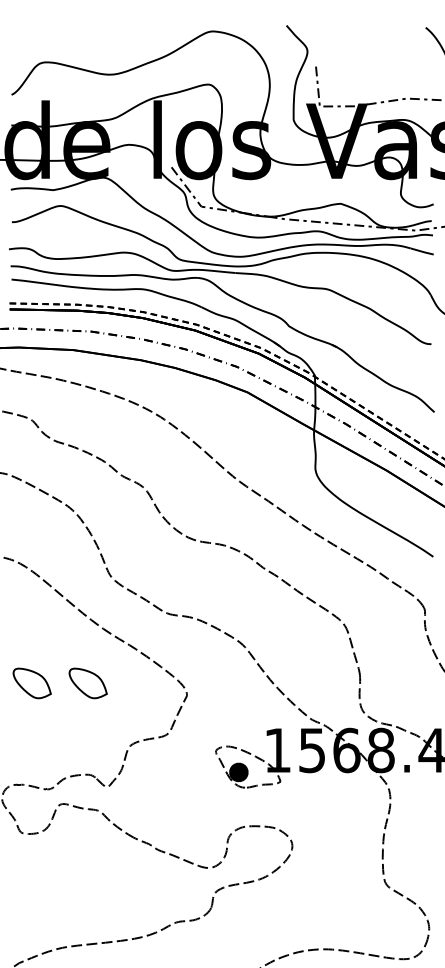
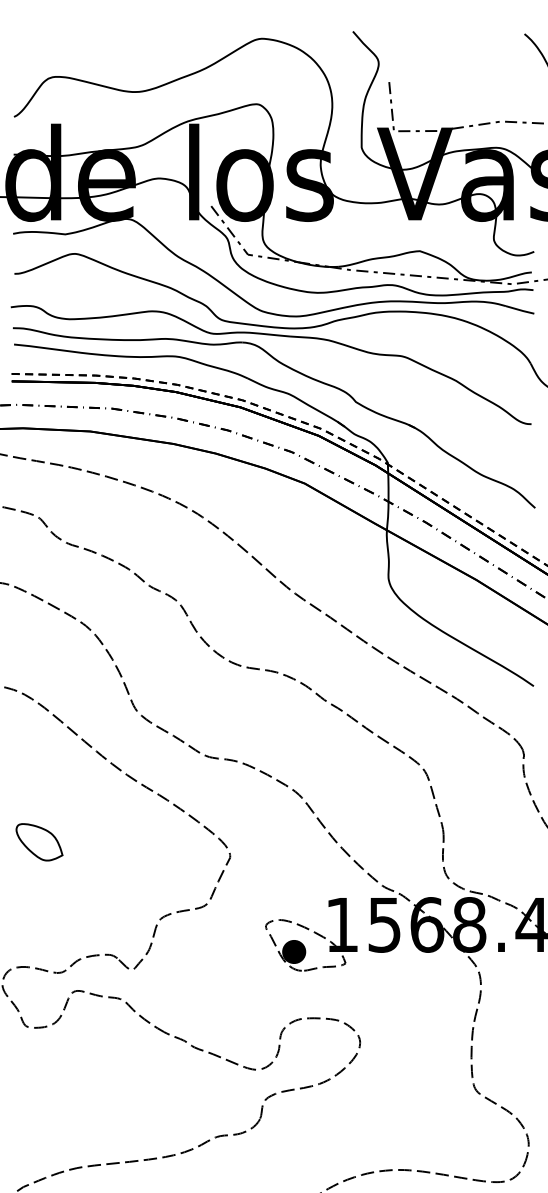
part: (88, 683) -> (108, 842), removed

